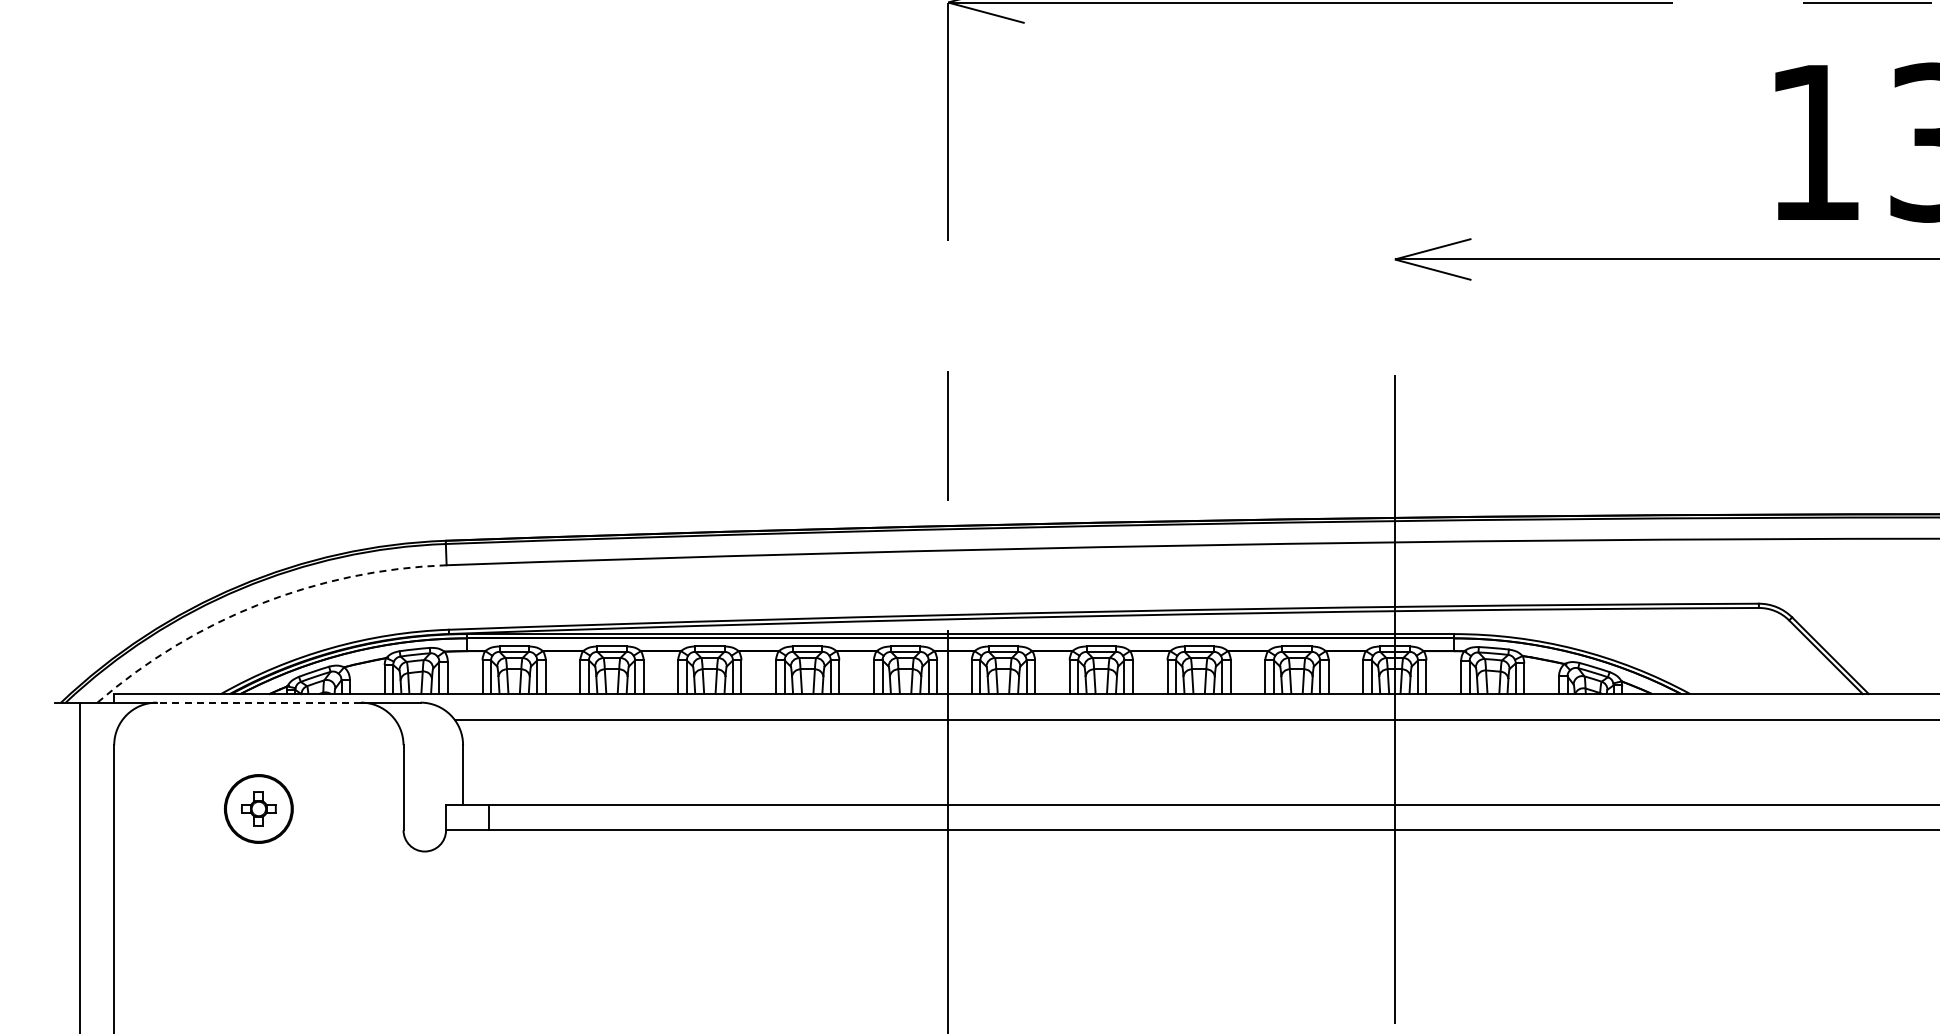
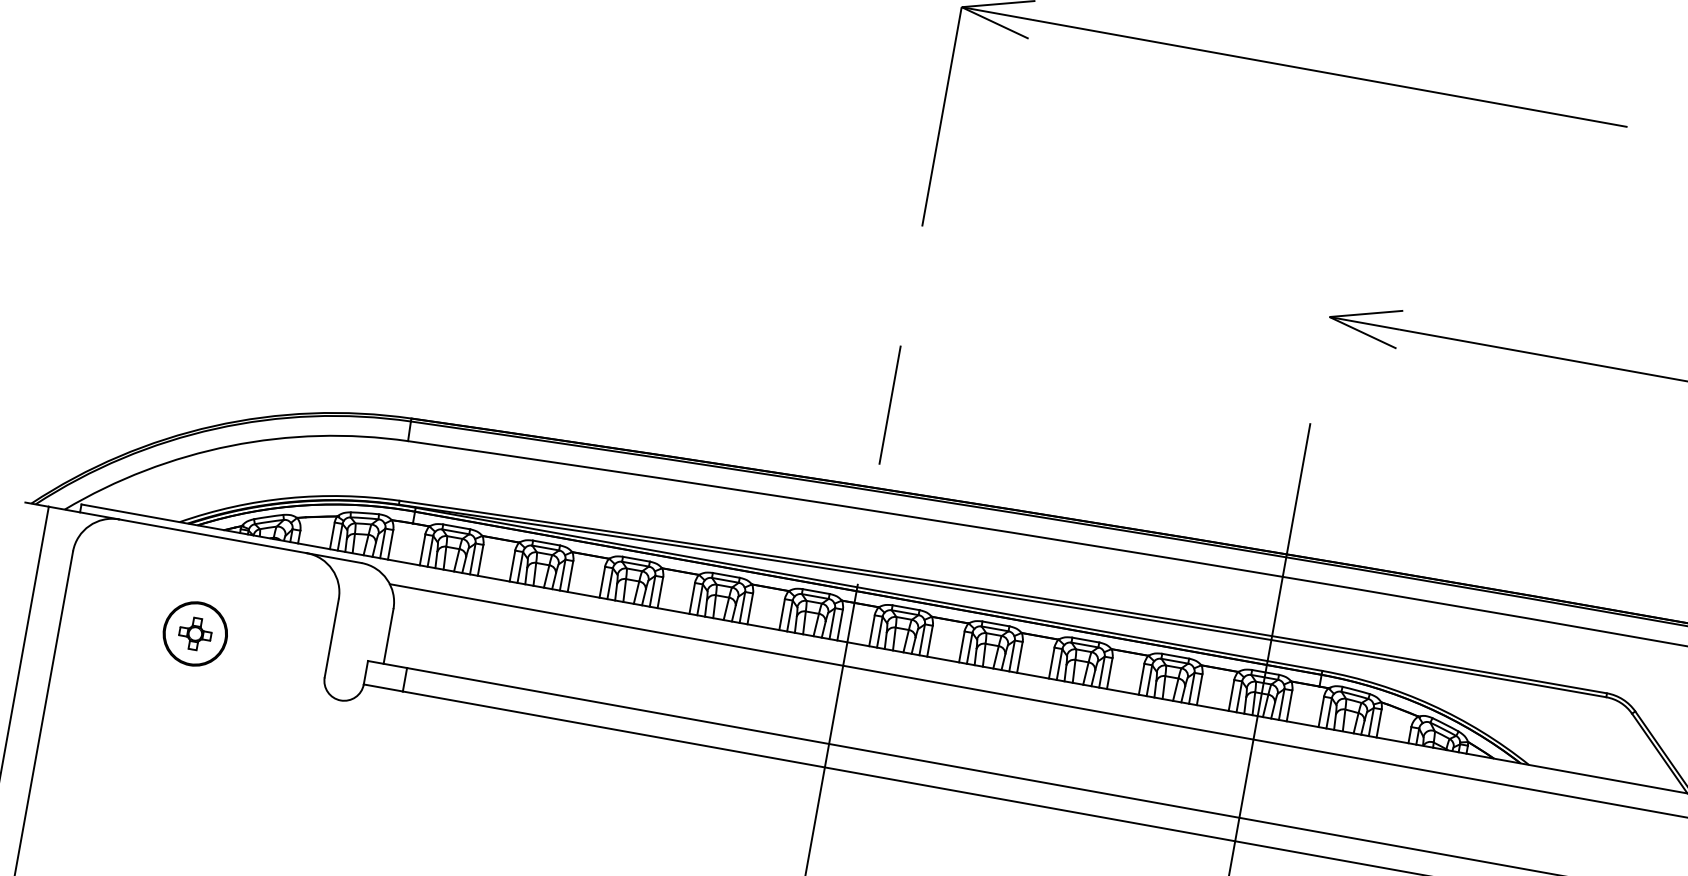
arc: (260, 604) -> (230, 446), dashed -> solid
line: (258, 702) -> (212, 536), dashed -> solid

